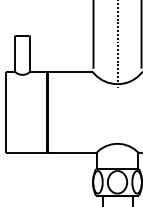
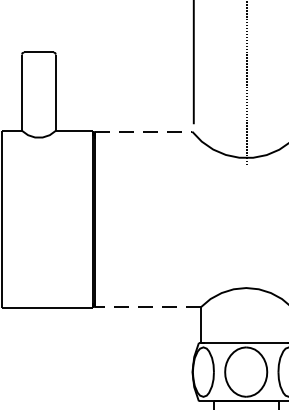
line: (71, 72) -> (145, 132), solid -> dashed
line: (72, 152) -> (147, 307), solid -> dashed

